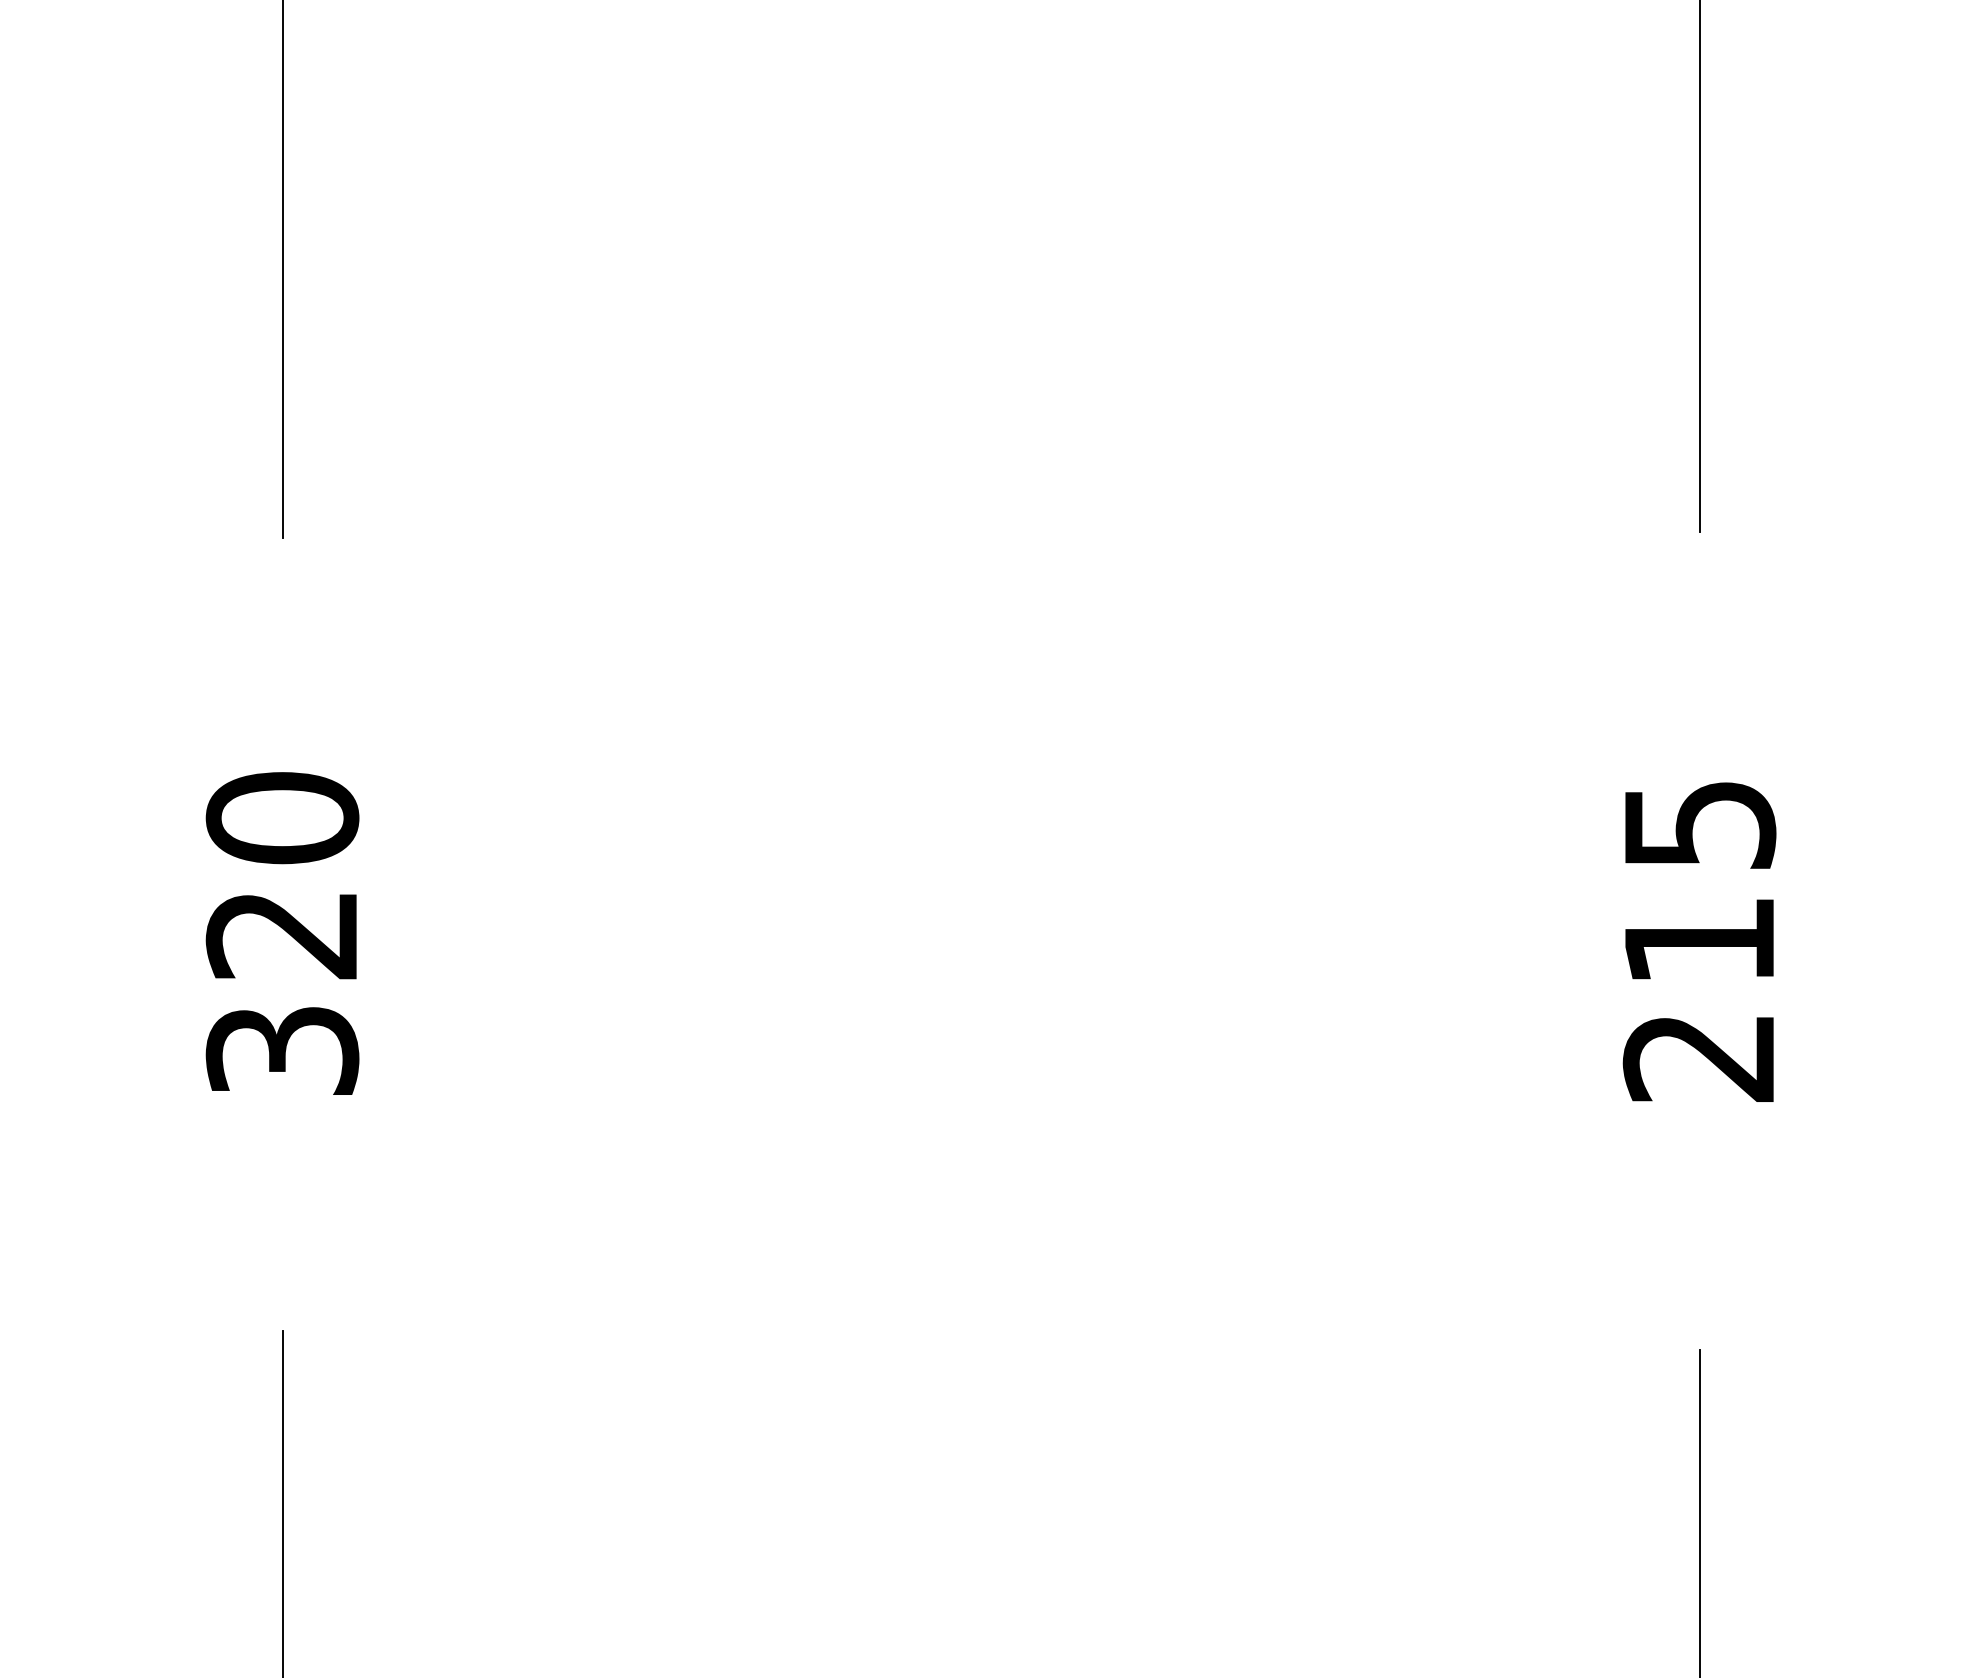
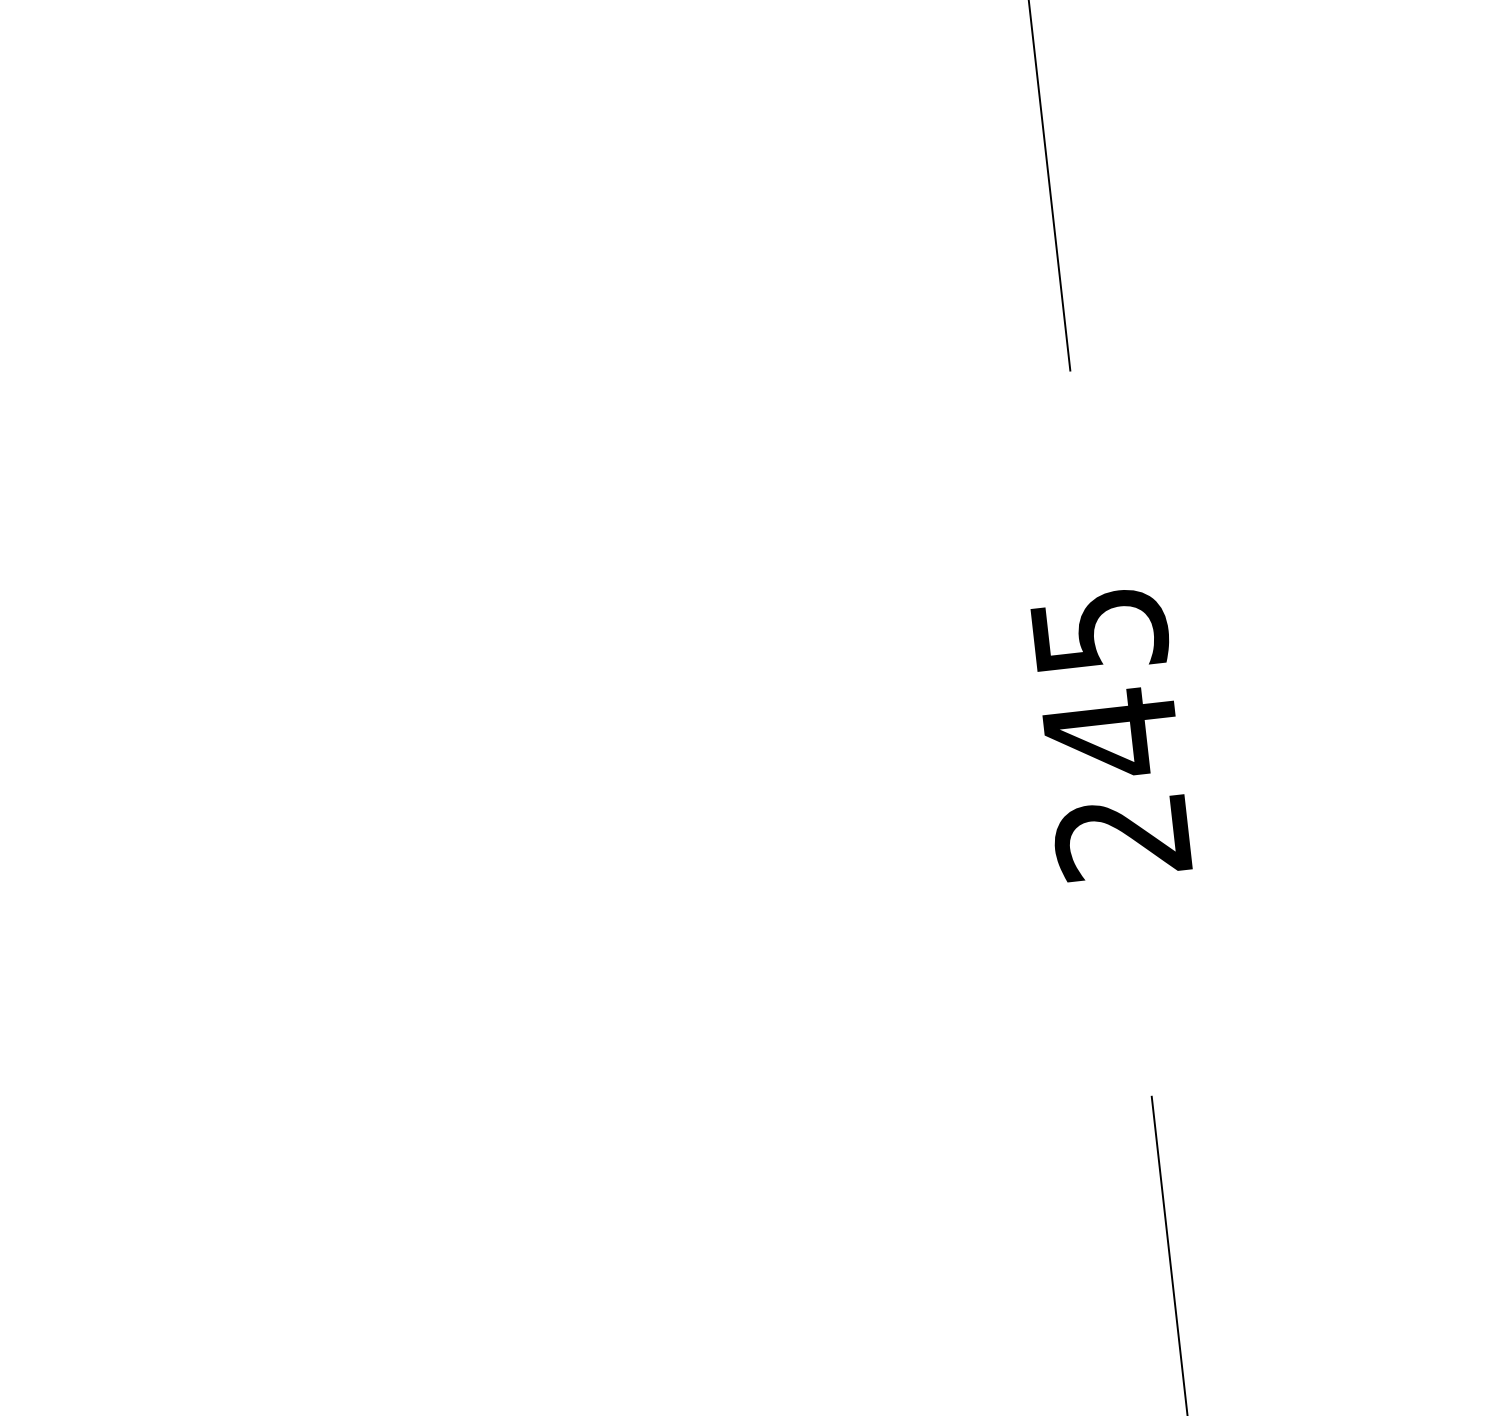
text: (1699, 941) -> (1111, 734), 215 -> 245

